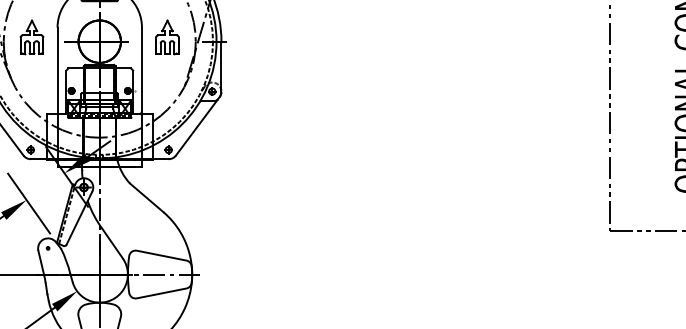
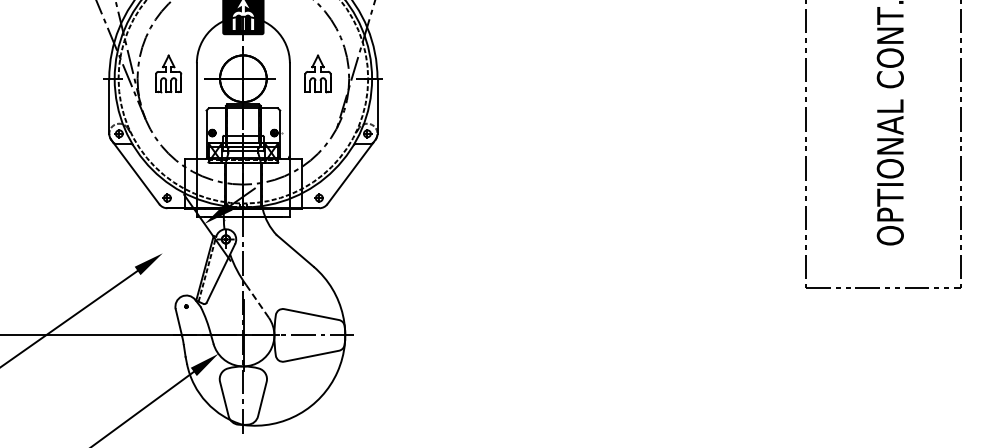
line: (29, 203) -> (165, 257), removed
line: (112, 243) -> (257, 301), solid -> dashed

